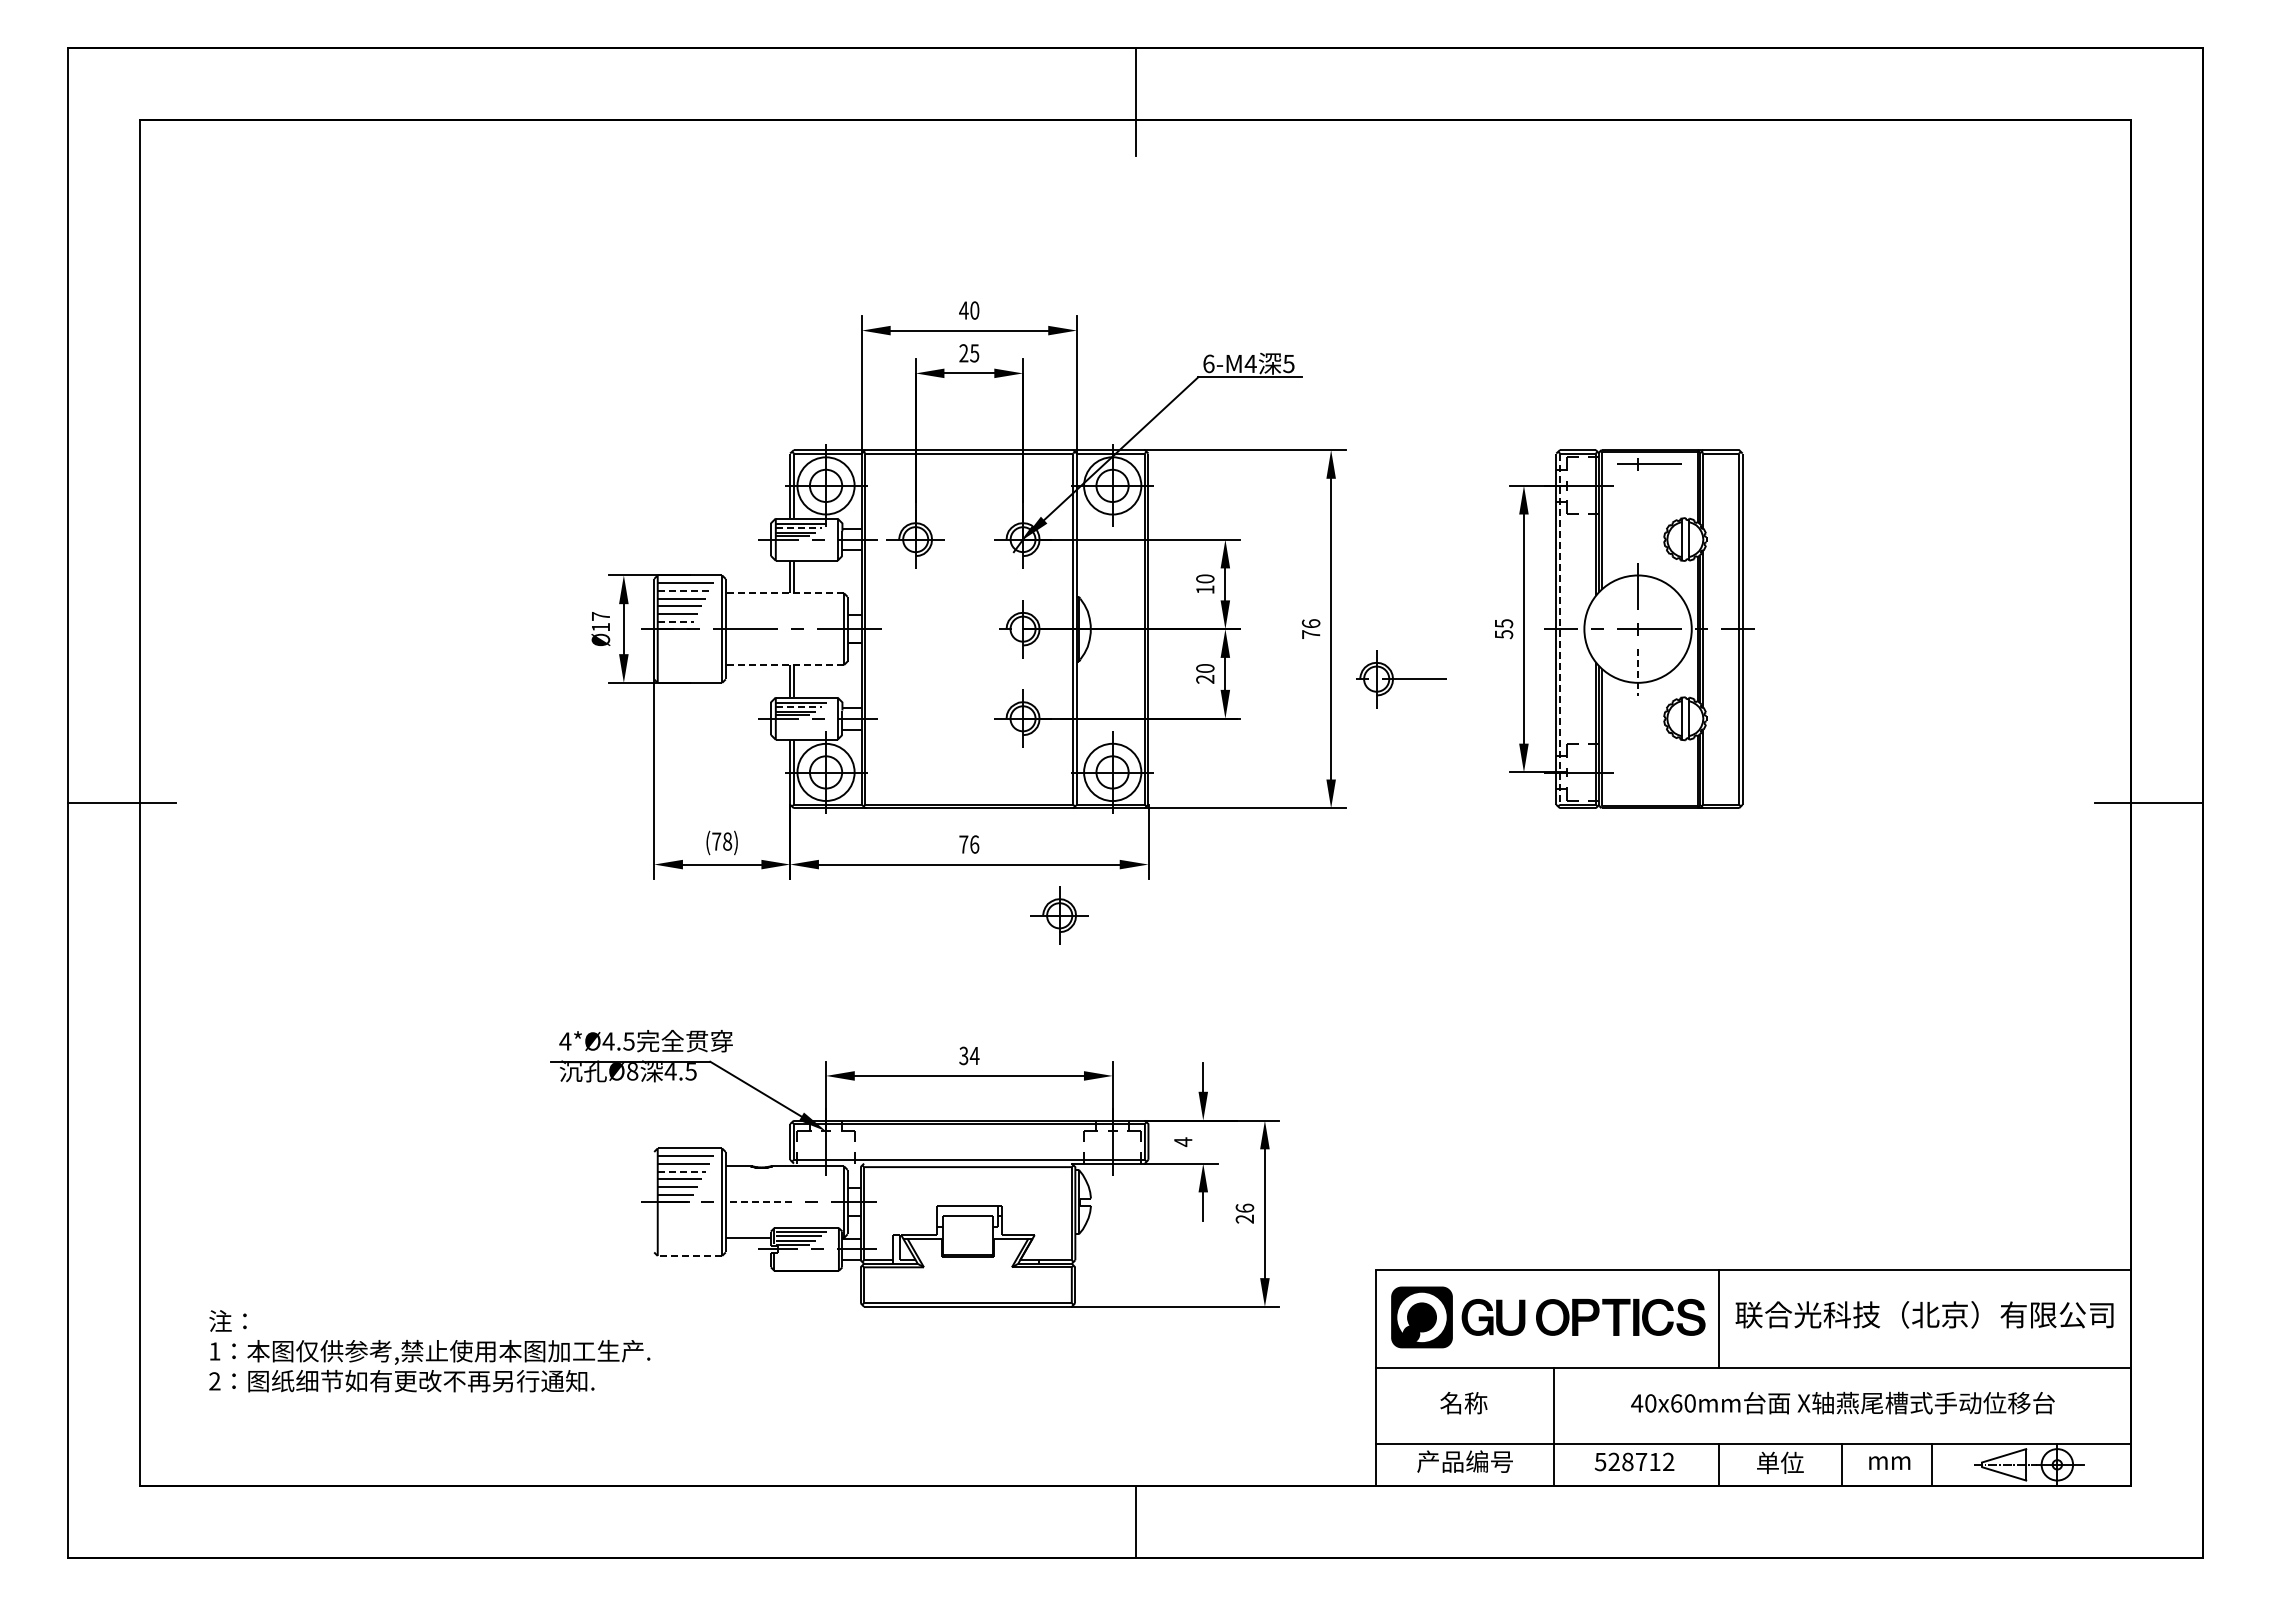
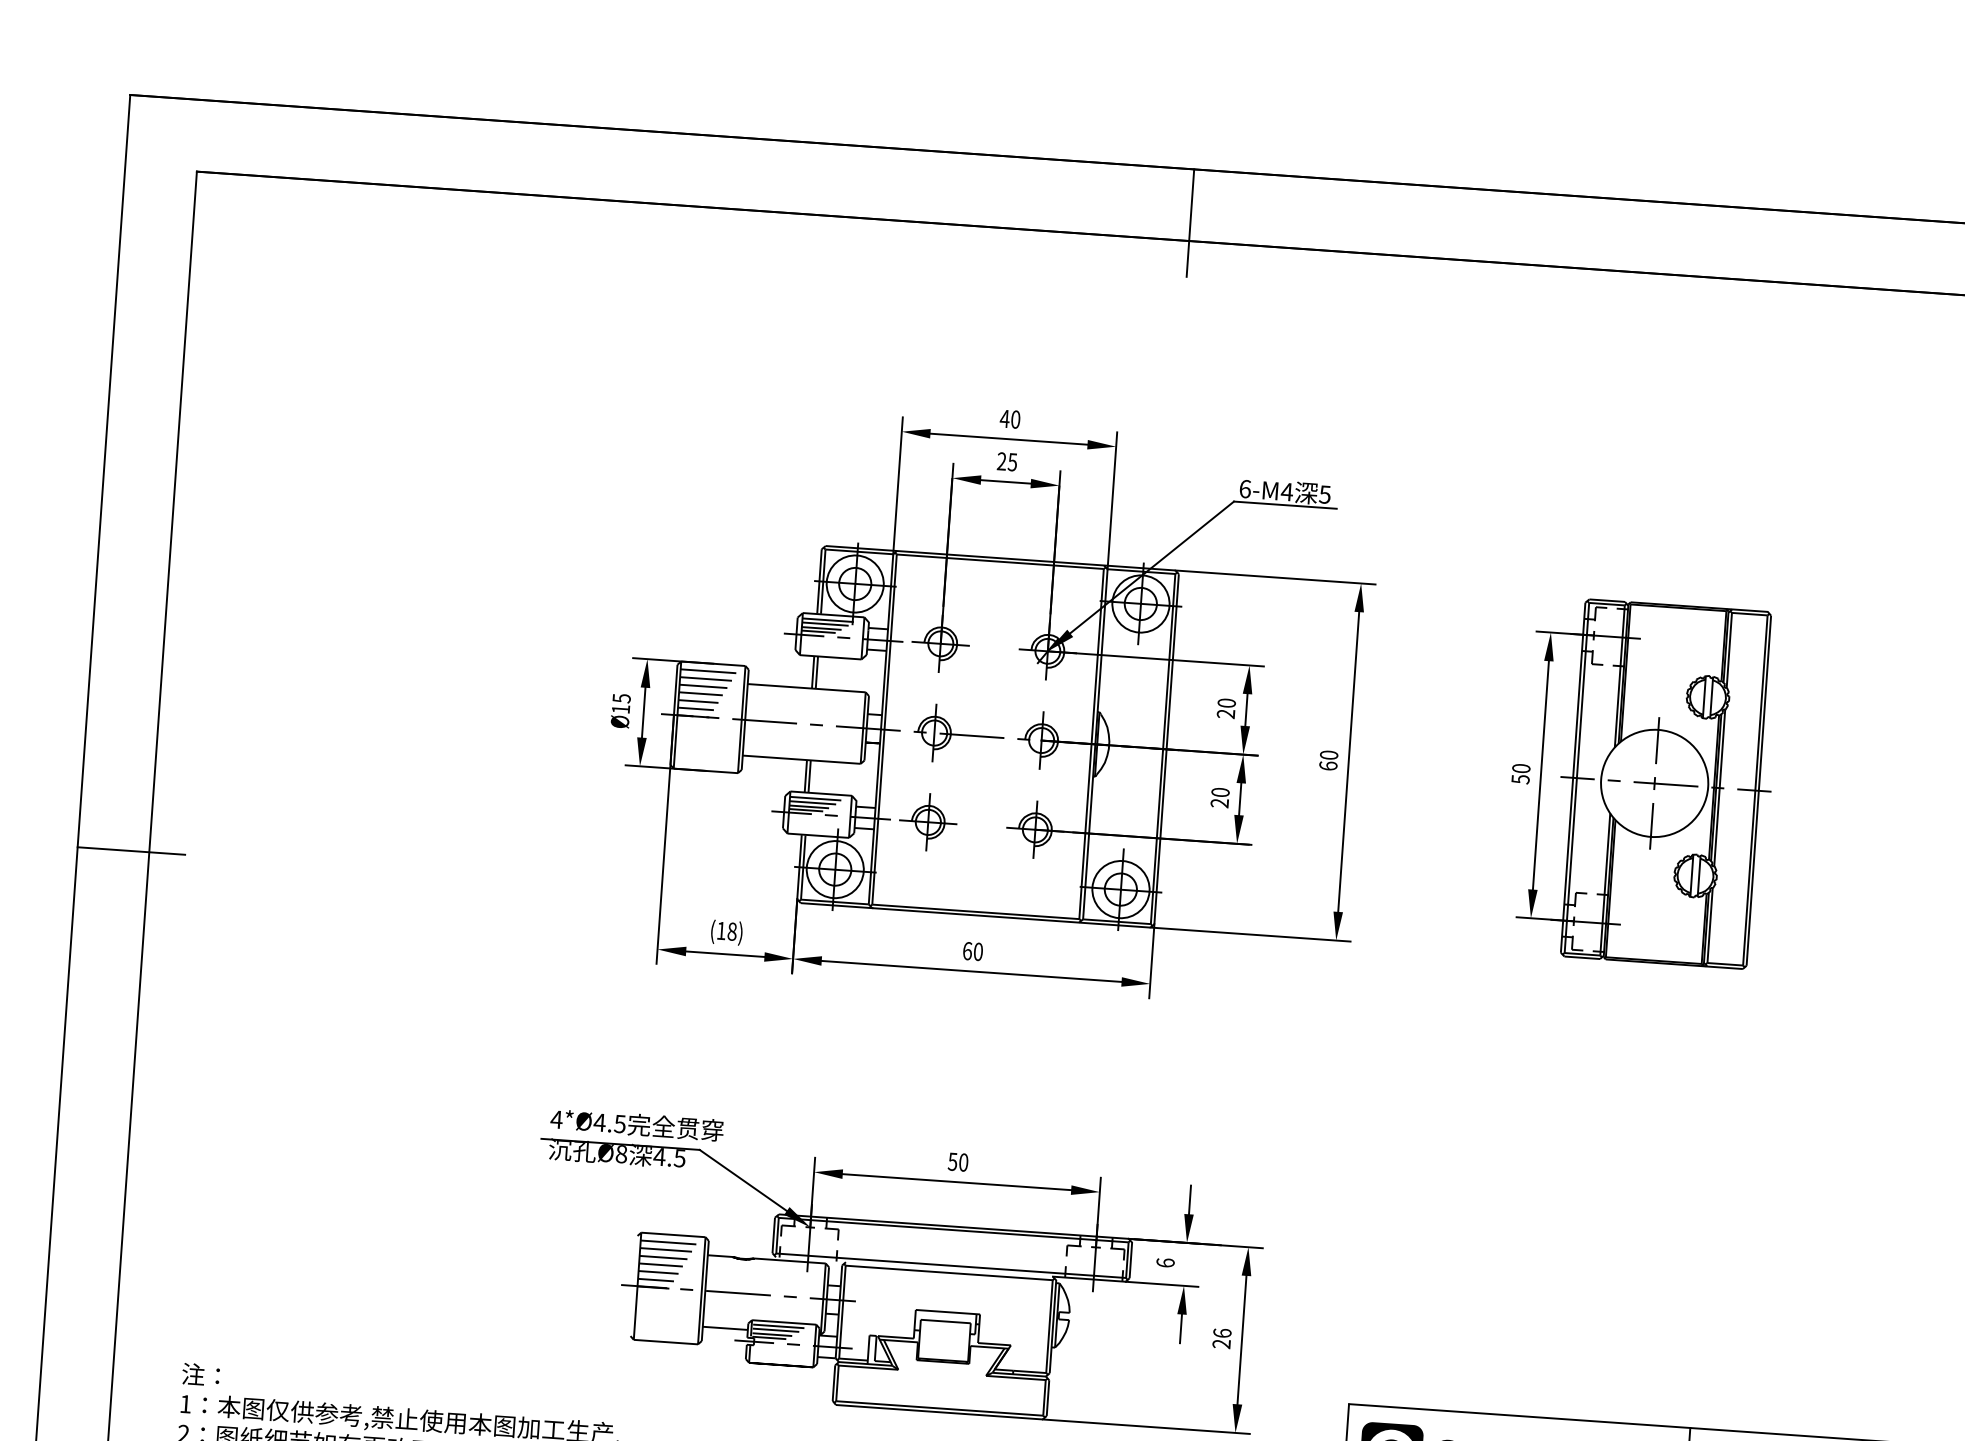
part: (1649, 464) -> (1677, 620), removed
line: (799, 528) -> (825, 624), dashed -> solid
text: (1205, 589) -> (1226, 713), 10 -> 20
line: (683, 591) -> (705, 679), dashed -> solid
line: (784, 593) -> (806, 688), dashed -> solid
text: (601, 616) -> (622, 698), Ø17 -> Ø15
line: (676, 621) -> (696, 708), dashed -> solid
text: (1503, 623) -> (1520, 768), 55 -> 50
text: (1310, 628) -> (1328, 759), 76 -> 60
line: (1560, 629) -> (1577, 778), dashed -> solid
line: (784, 665) -> (801, 760), dashed -> solid
line: (1638, 672) -> (1652, 826), dashed -> solid
part: (1401, 679) -> (959, 735), moved
line: (799, 707) -> (813, 803), dashed -> solid
text: (716, 841) -> (721, 930), (78) -> (18)
text: (969, 844) -> (973, 951), 76 -> 60
part: (1059, 915) -> (928, 822), moved
text: (969, 1055) -> (958, 1161), 34 -> 50
text: (1183, 1142) -> (1165, 1263), 4 -> 6
line: (681, 1171) -> (663, 1257), dashed -> solid
line: (758, 1202) -> (737, 1293), dashed -> solid
line: (689, 1255) -> (665, 1341), dashed -> solid

